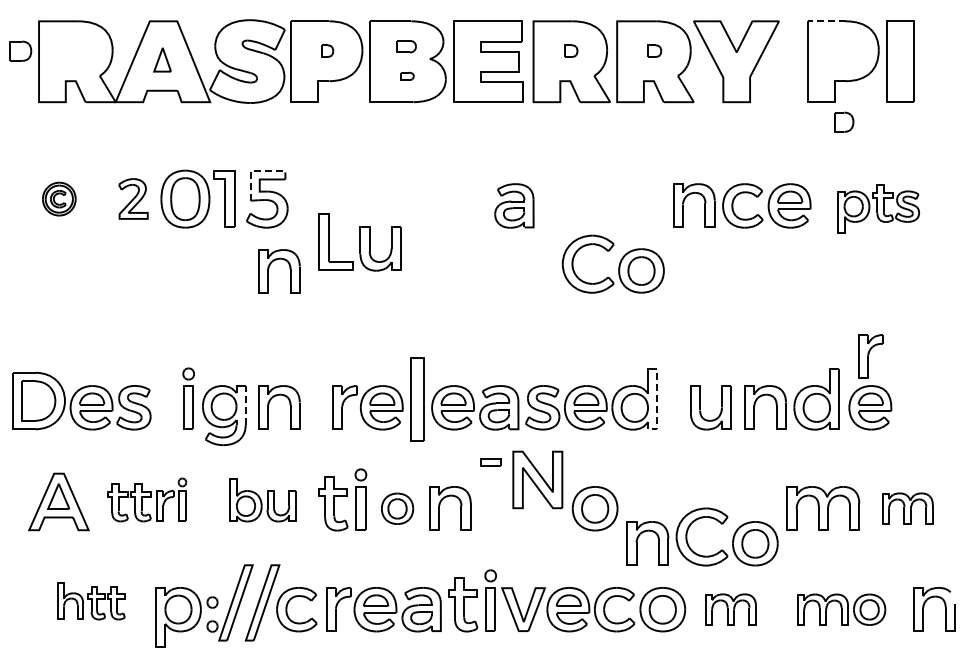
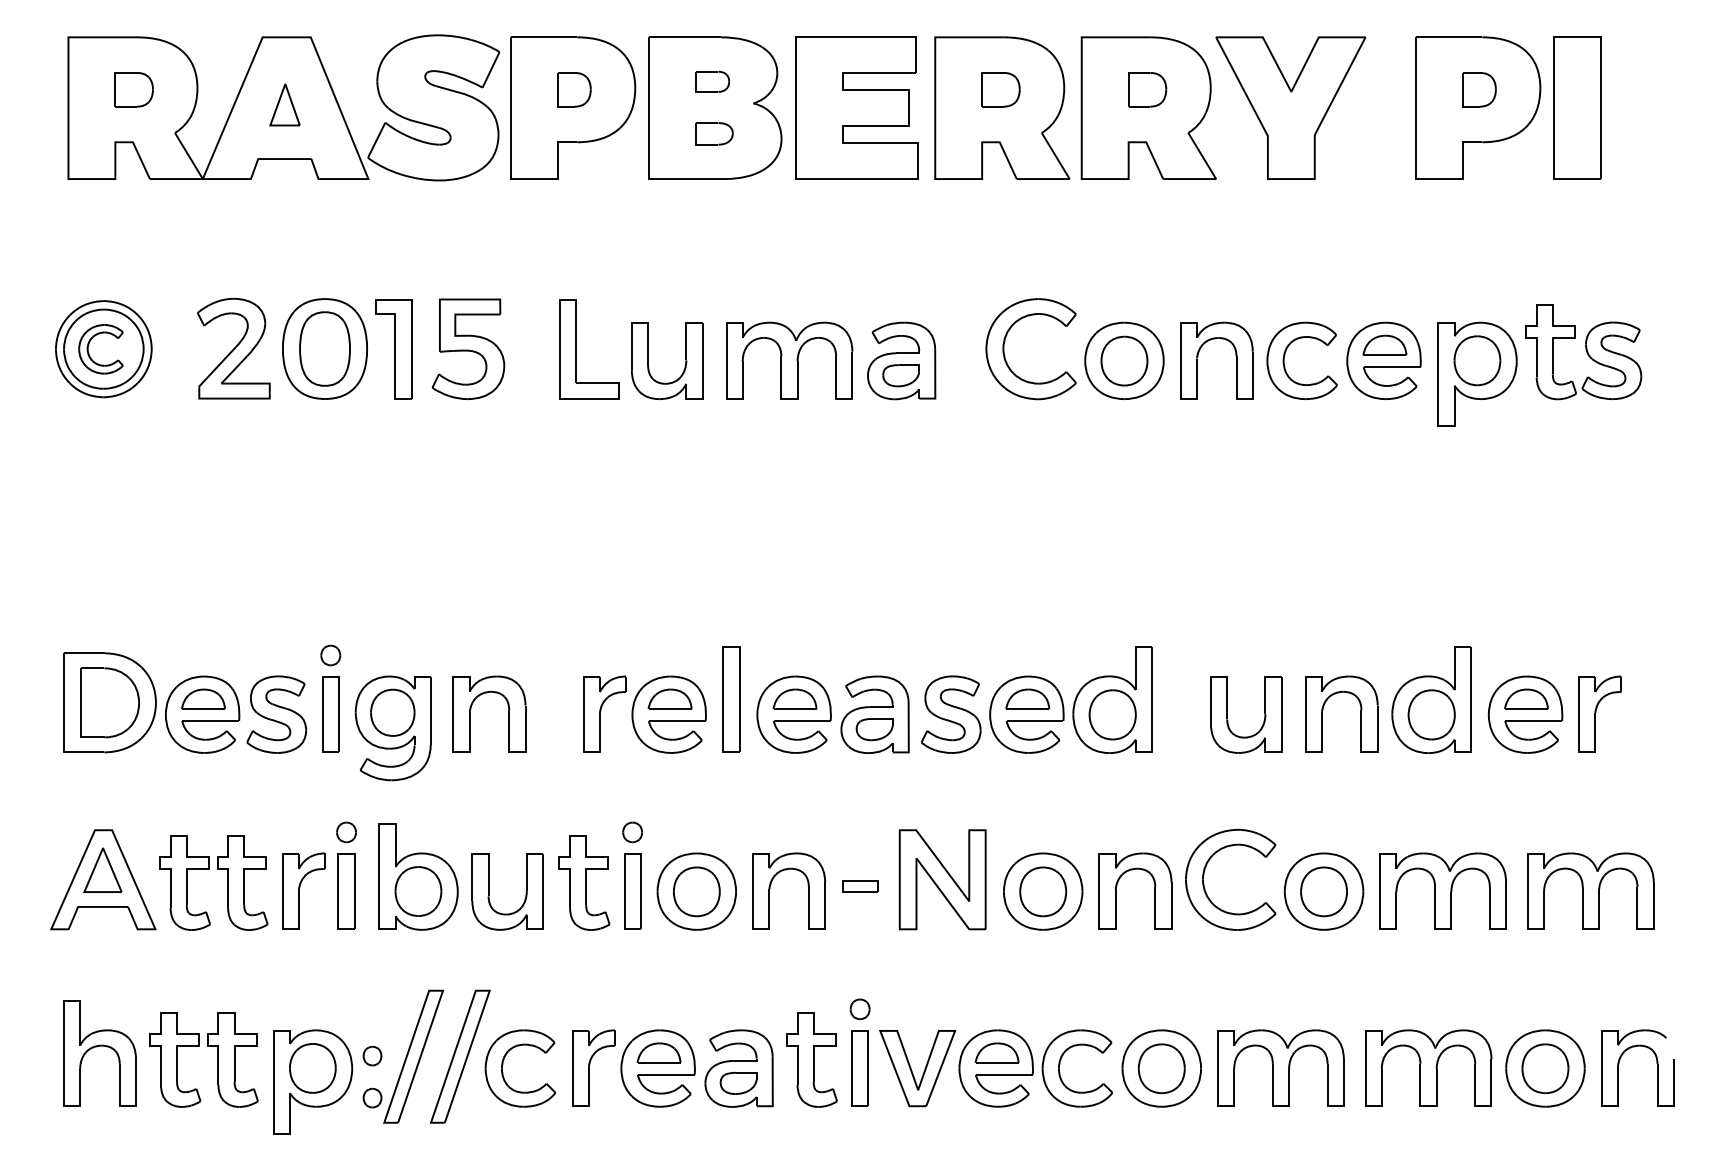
line: (826, 21) -> (1448, 37), dashed -> solid
part: (20, 50) -> (134, 88), moved
part: (327, 50) -> (574, 88), size x1.67
part: (570, 50) -> (999, 88), size x1.67
part: (654, 50) -> (1147, 88), size x1.67
part: (407, 76) -> (714, 134), size x1.67
part: (844, 121) -> (1480, 88), moved
line: (257, 170) -> (451, 298), dashed -> solid
part: (59, 198) -> (104, 347), size x1.67
part: (133, 198) -> (234, 347), size x1.43
part: (450, 205) -> (789, 360), added
part: (878, 208) -> (1539, 365), size x1.43
part: (359, 242) -> (630, 349), moved
part: (618, 265) -> (1084, 351), moved
part: (269, 268) -> (472, 470), removed
part: (870, 356) -> (1599, 714), moved
part: (417, 398) -> (731, 698), size x0.71
part: (81, 400) -> (184, 701), moved
line: (245, 405) -> (430, 710), dashed -> solid
line: (657, 409) -> (1152, 717), dashed -> solid
part: (490, 462) -> (859, 885), moved
part: (537, 479) -> (942, 878), moved
part: (146, 499) -> (256, 875), size x1.43
part: (262, 500) -> (460, 877), size x1.43
part: (397, 508) -> (696, 891), size x1.43
part: (907, 508) -> (1590, 891), size x1.43
part: (687, 536) -> (1205, 878), moved
part: (91, 601) -> (160, 1054), size x1.67
part: (730, 609) -> (1280, 1068), size x1.43
part: (841, 609) -> (1474, 1068), size x1.43

